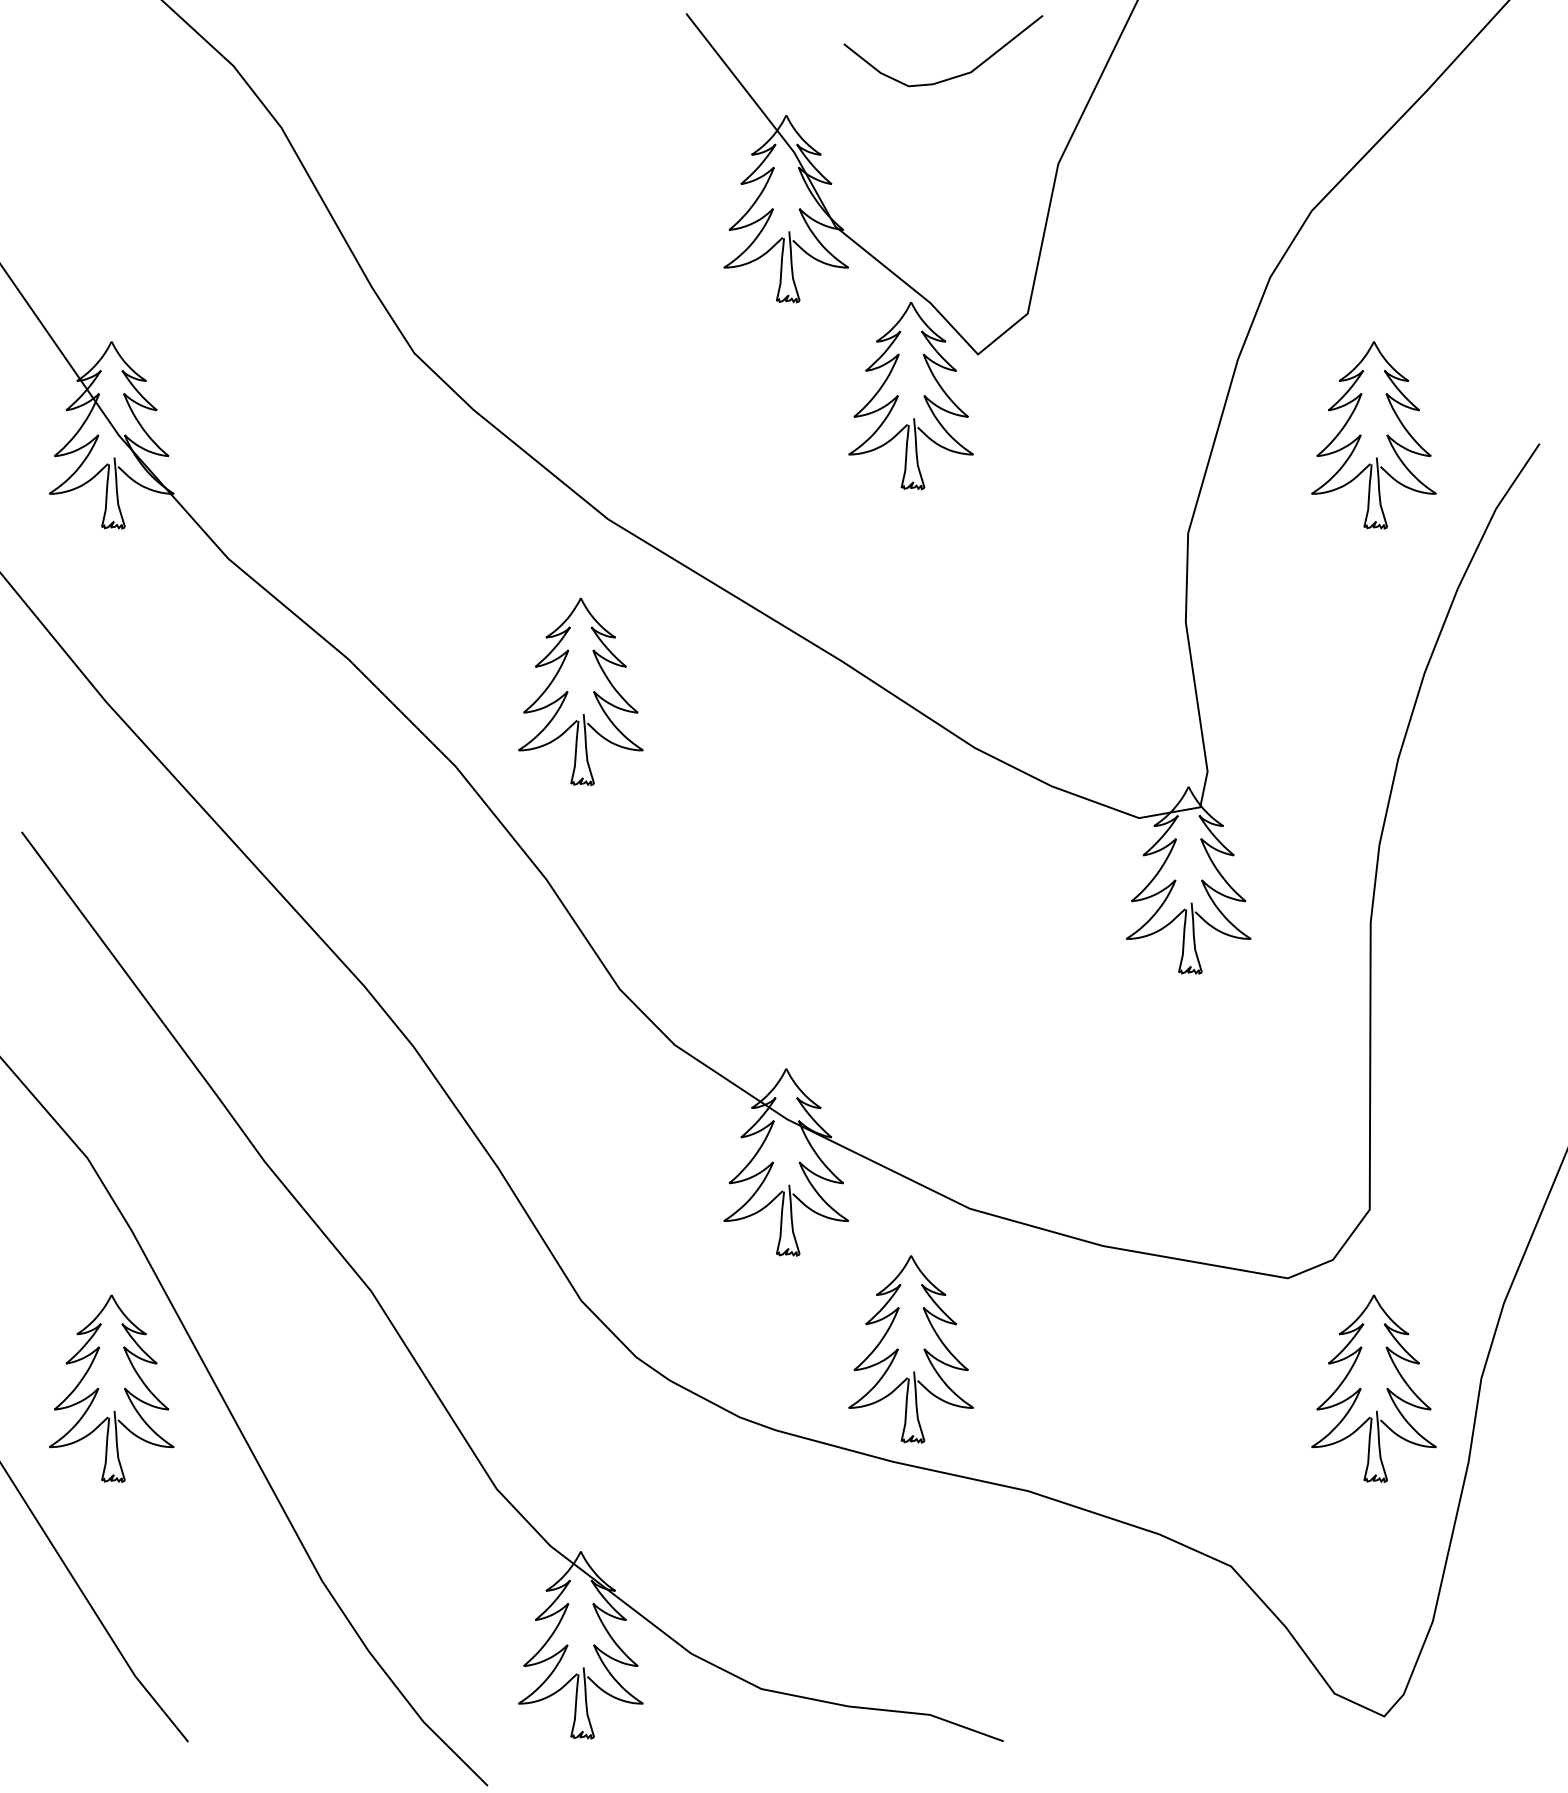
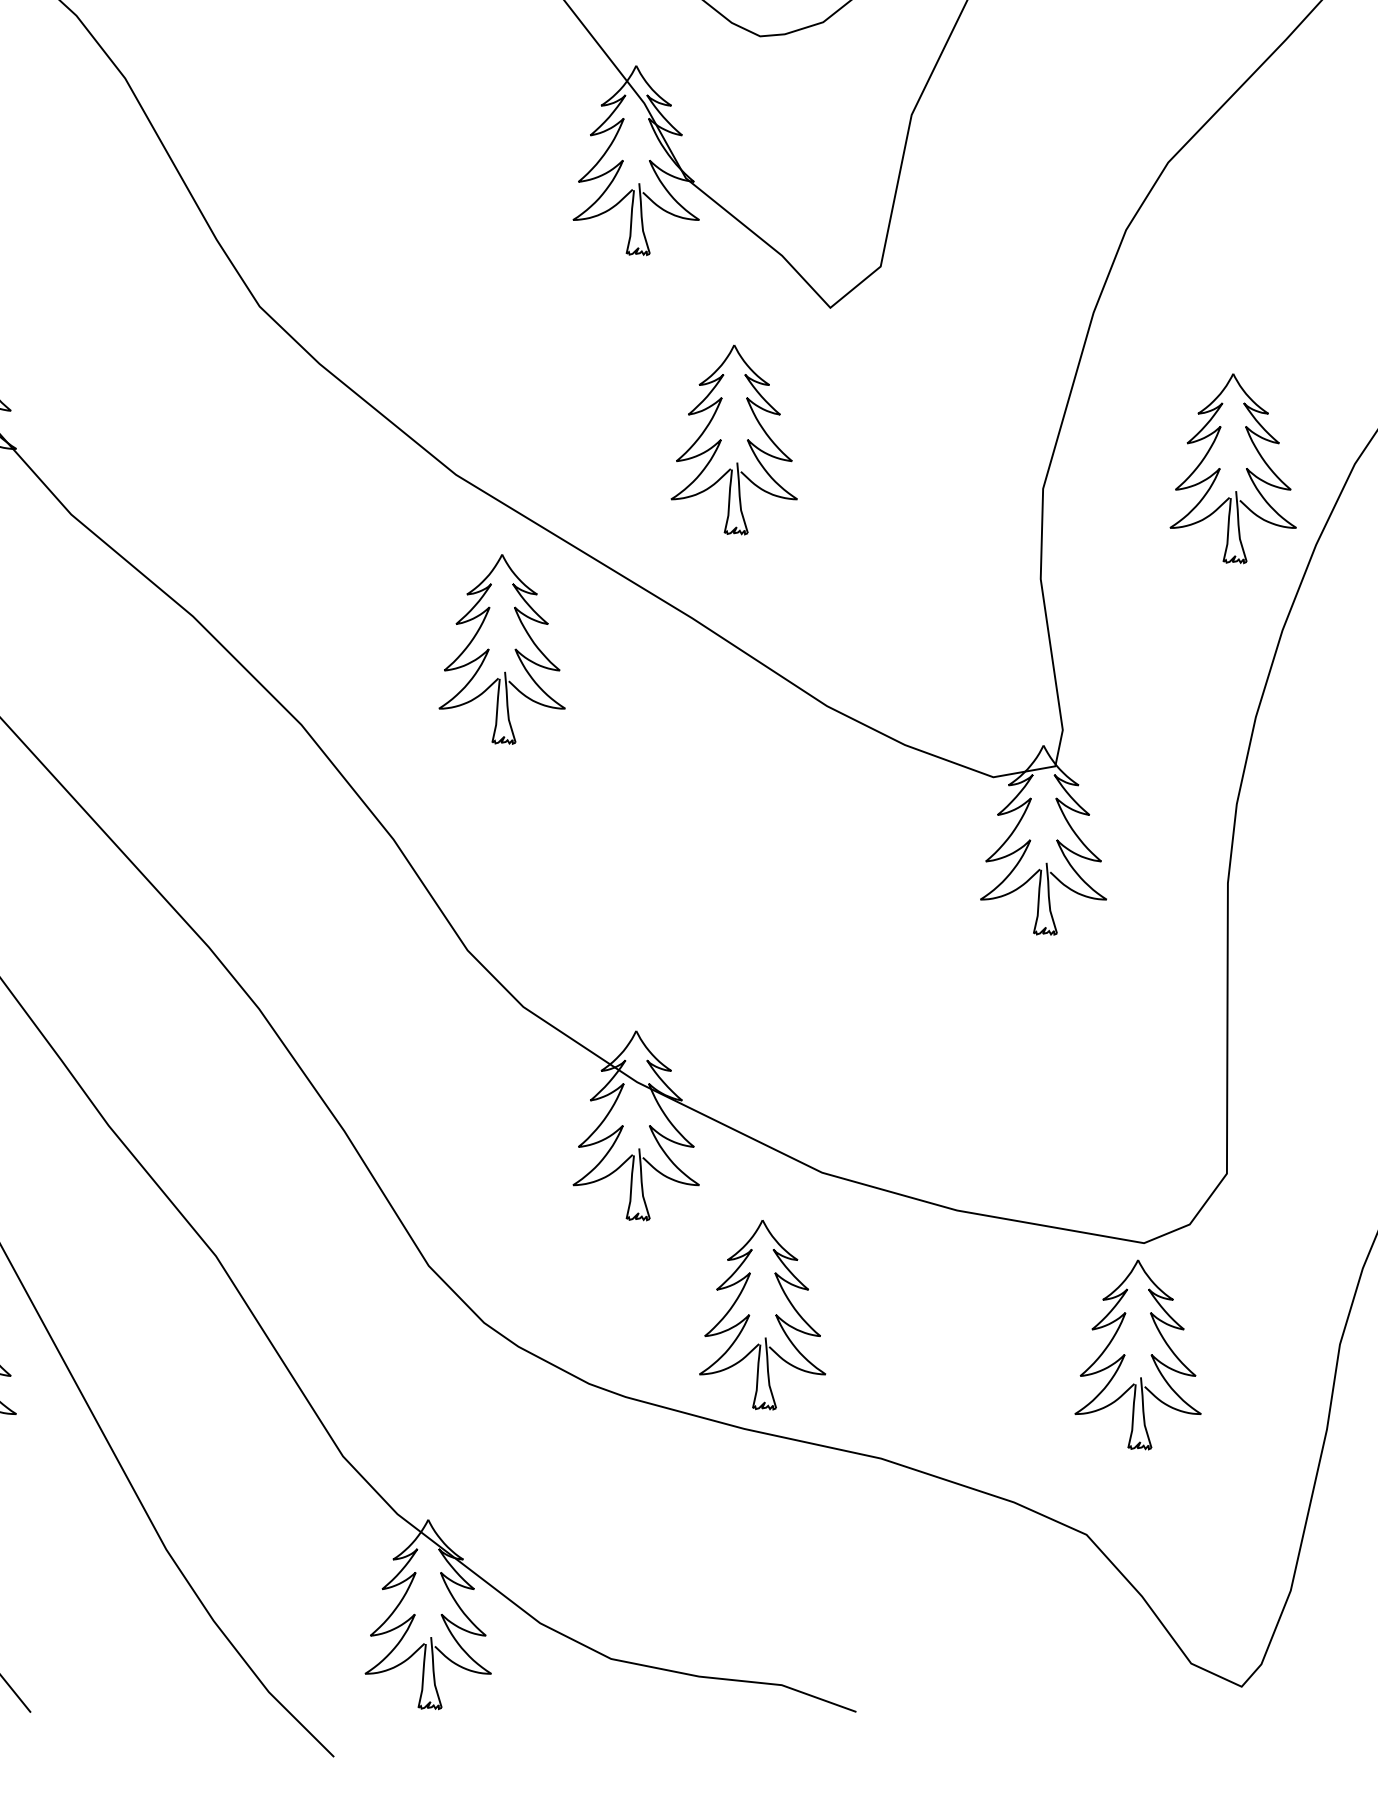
part: (898, 396) -> (721, 440), moved
part: (1361, 435) -> (1220, 468), moved
part: (568, 692) -> (489, 650), moved
part: (1361, 1388) -> (1125, 1354), moved

